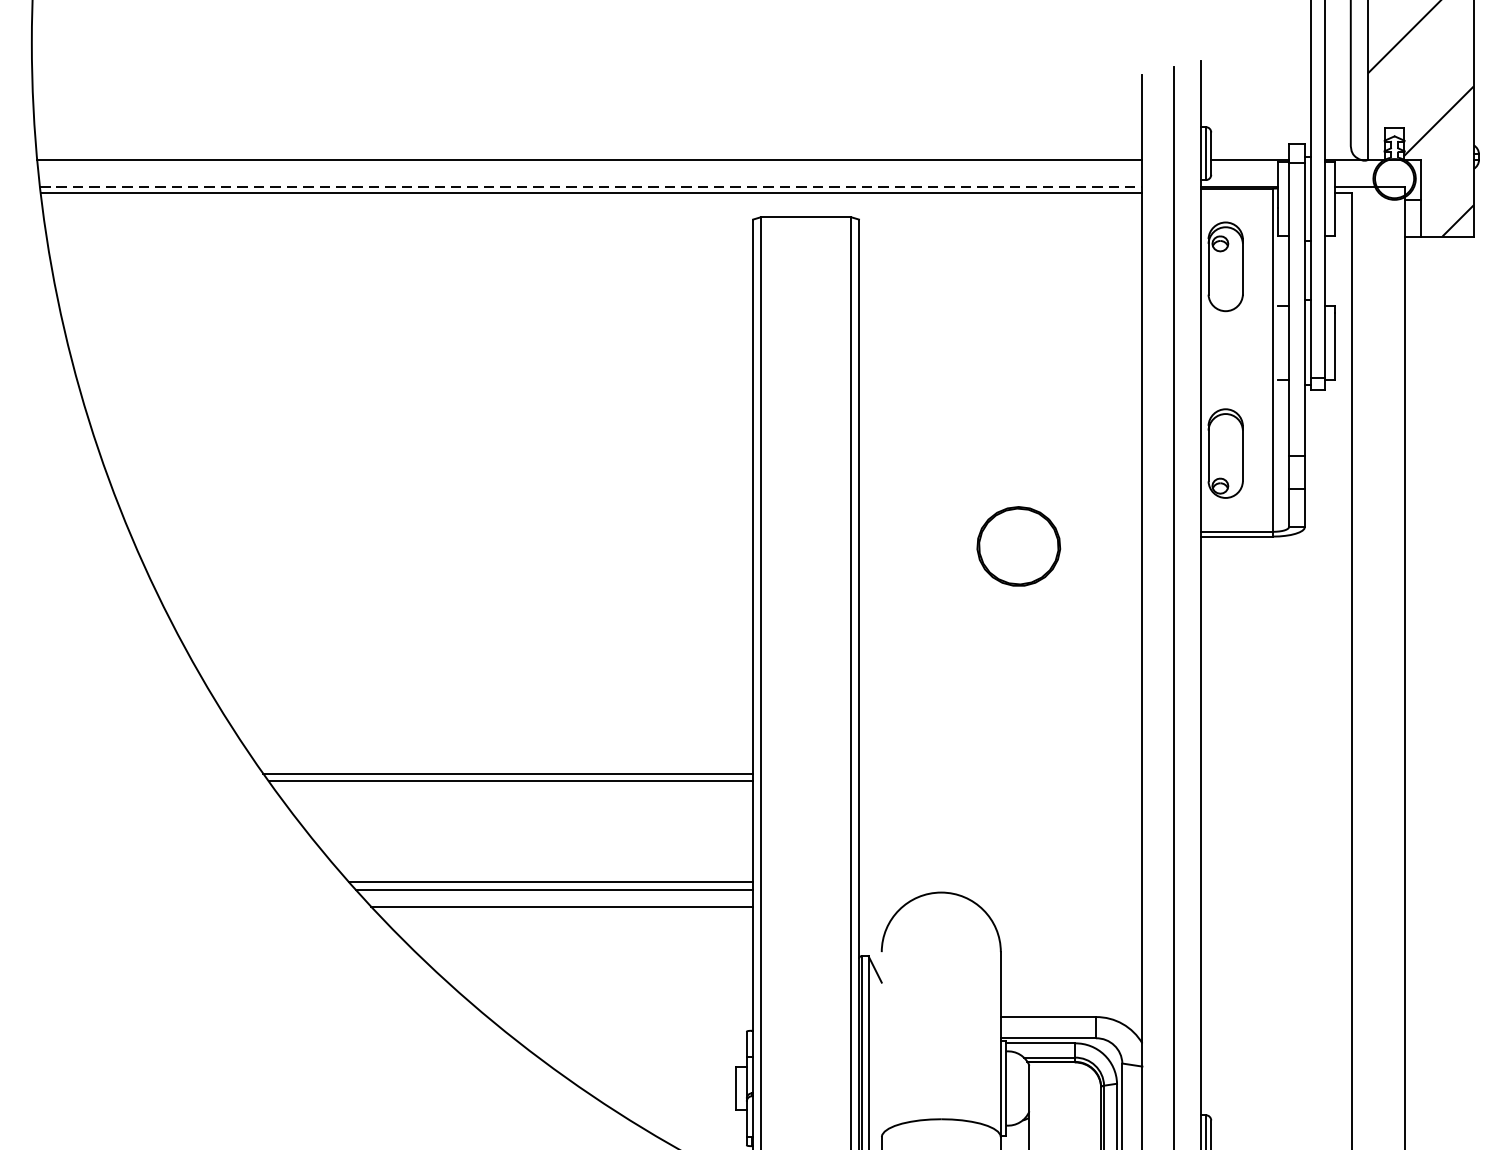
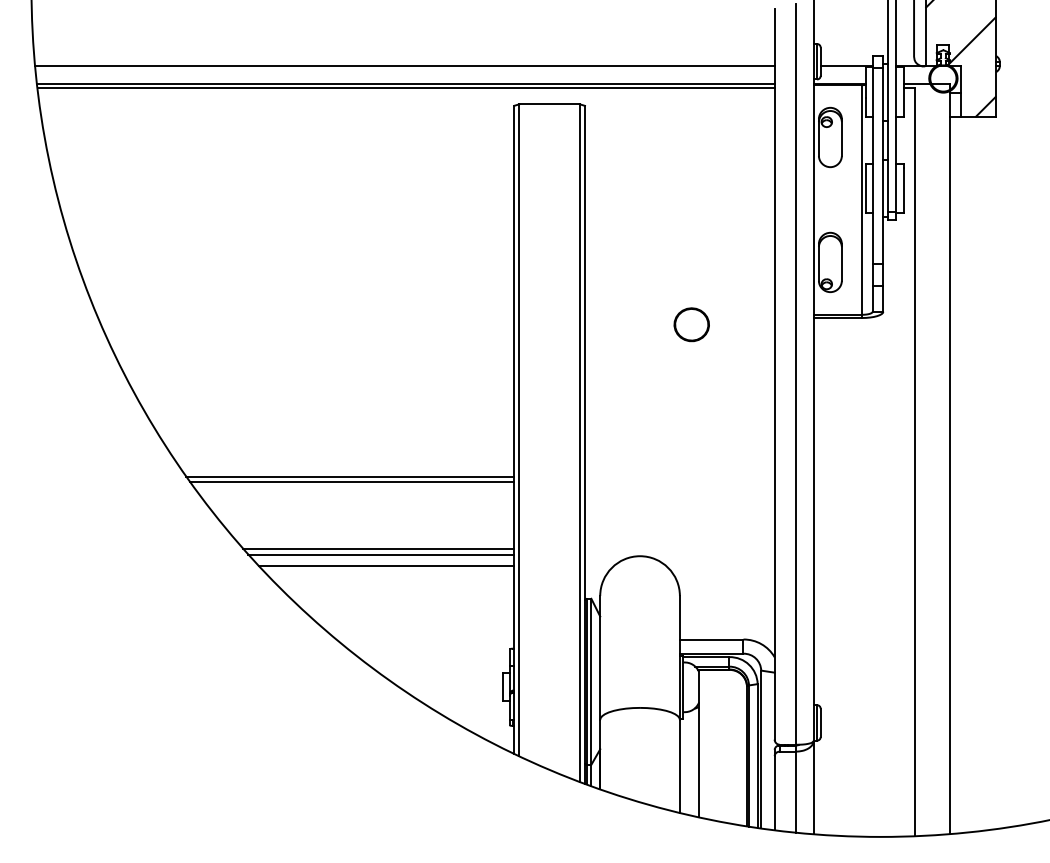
line: (590, 186) -> (405, 83), dashed -> solid
line: (1278, 343) -> (865, 188), added
part: (1018, 546) -> (691, 324), size x0.62
line: (882, 1043) -> (600, 657), added

